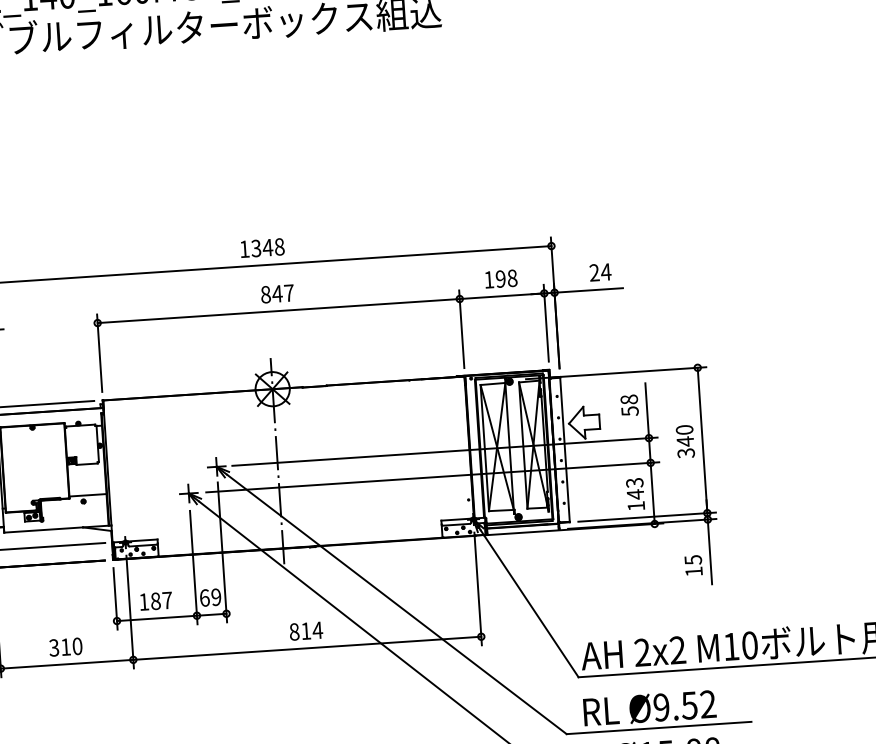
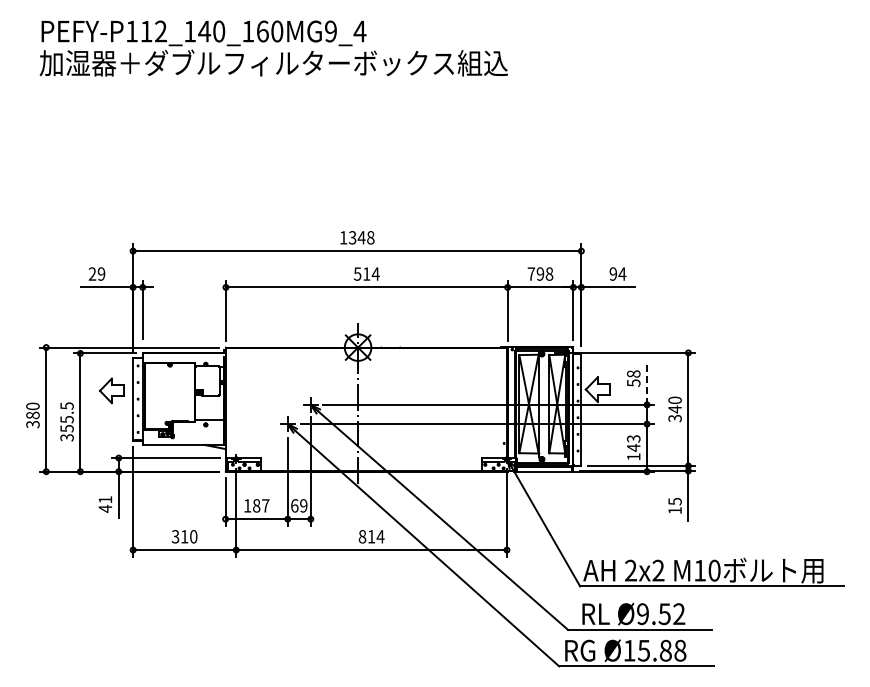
text: (594, 272) -> (613, 273), 24 -> 94
text: (489, 279) -> (531, 273), 198 -> 798
text: (277, 293) -> (366, 273), 847 -> 514
line: (647, 410) -> (647, 383), solid -> dashed

